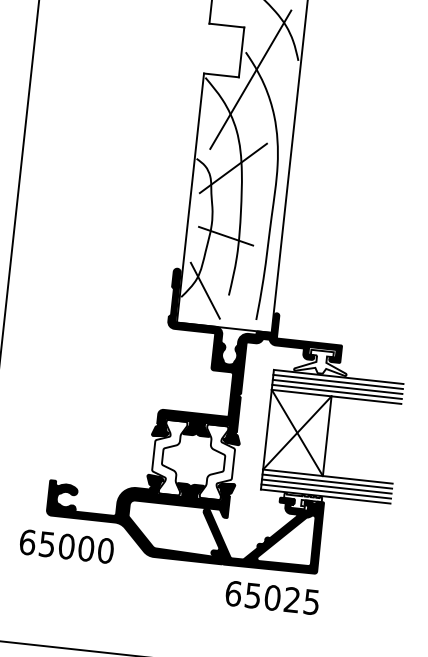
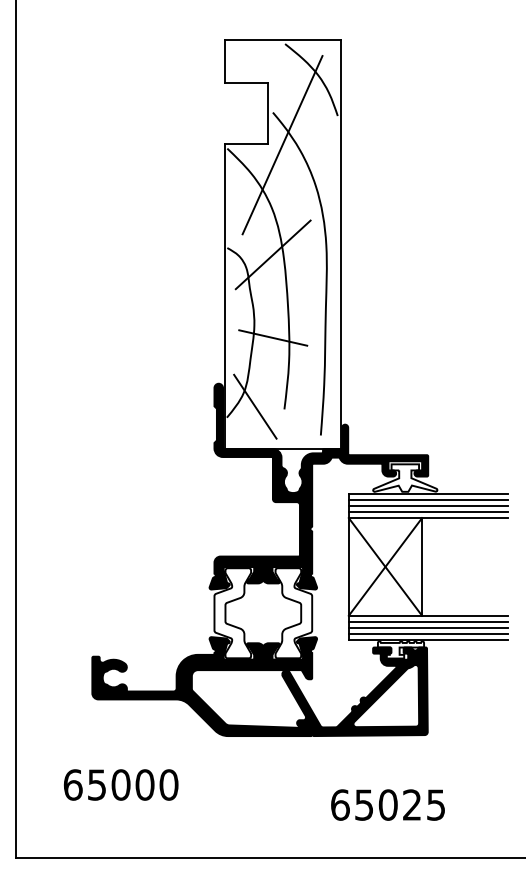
text: (67, 546) -> (121, 784), moved
text: (272, 597) -> (387, 804), moved

